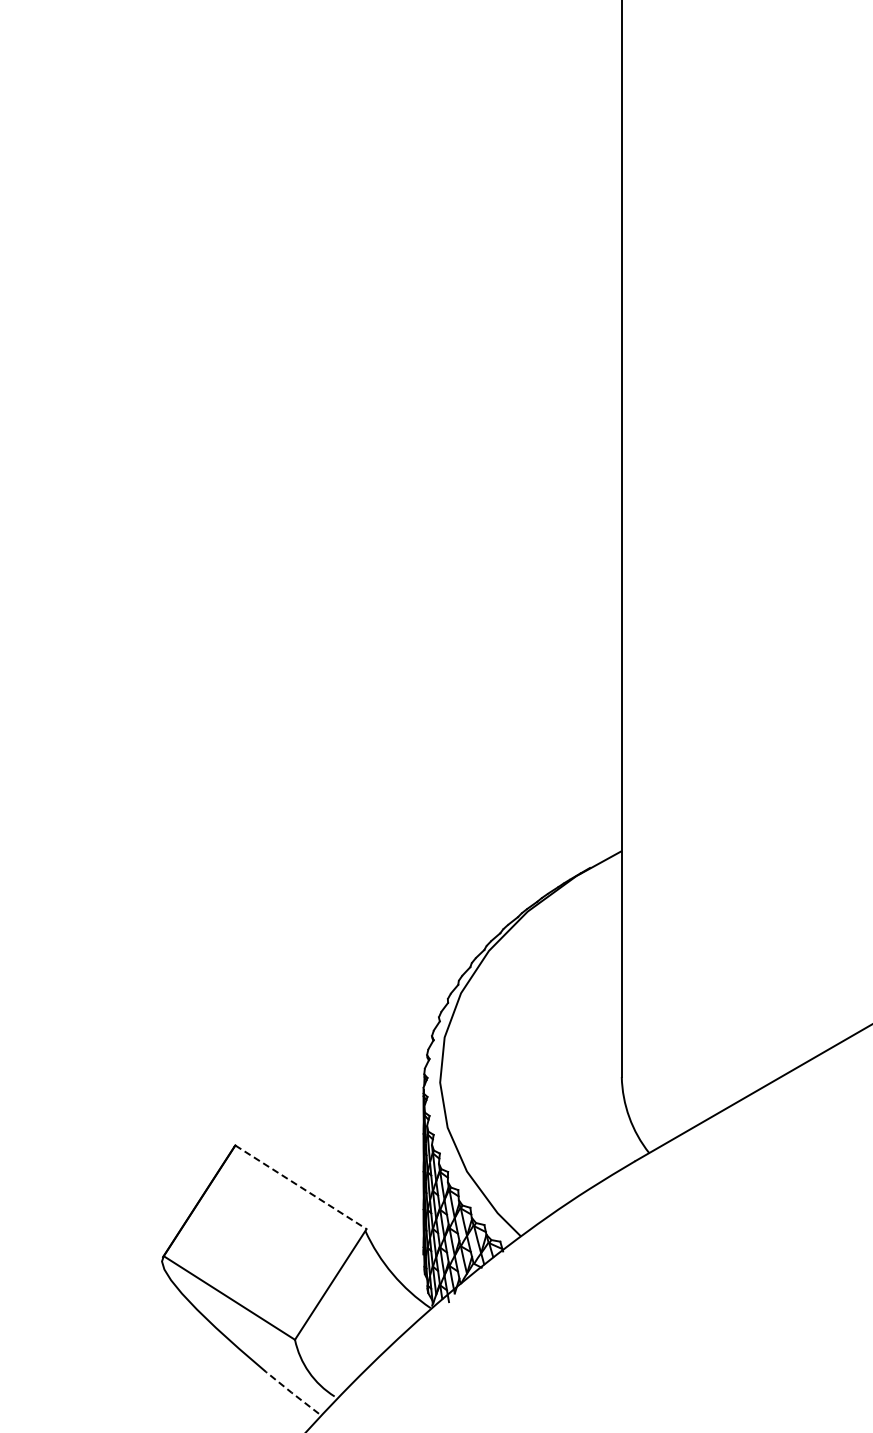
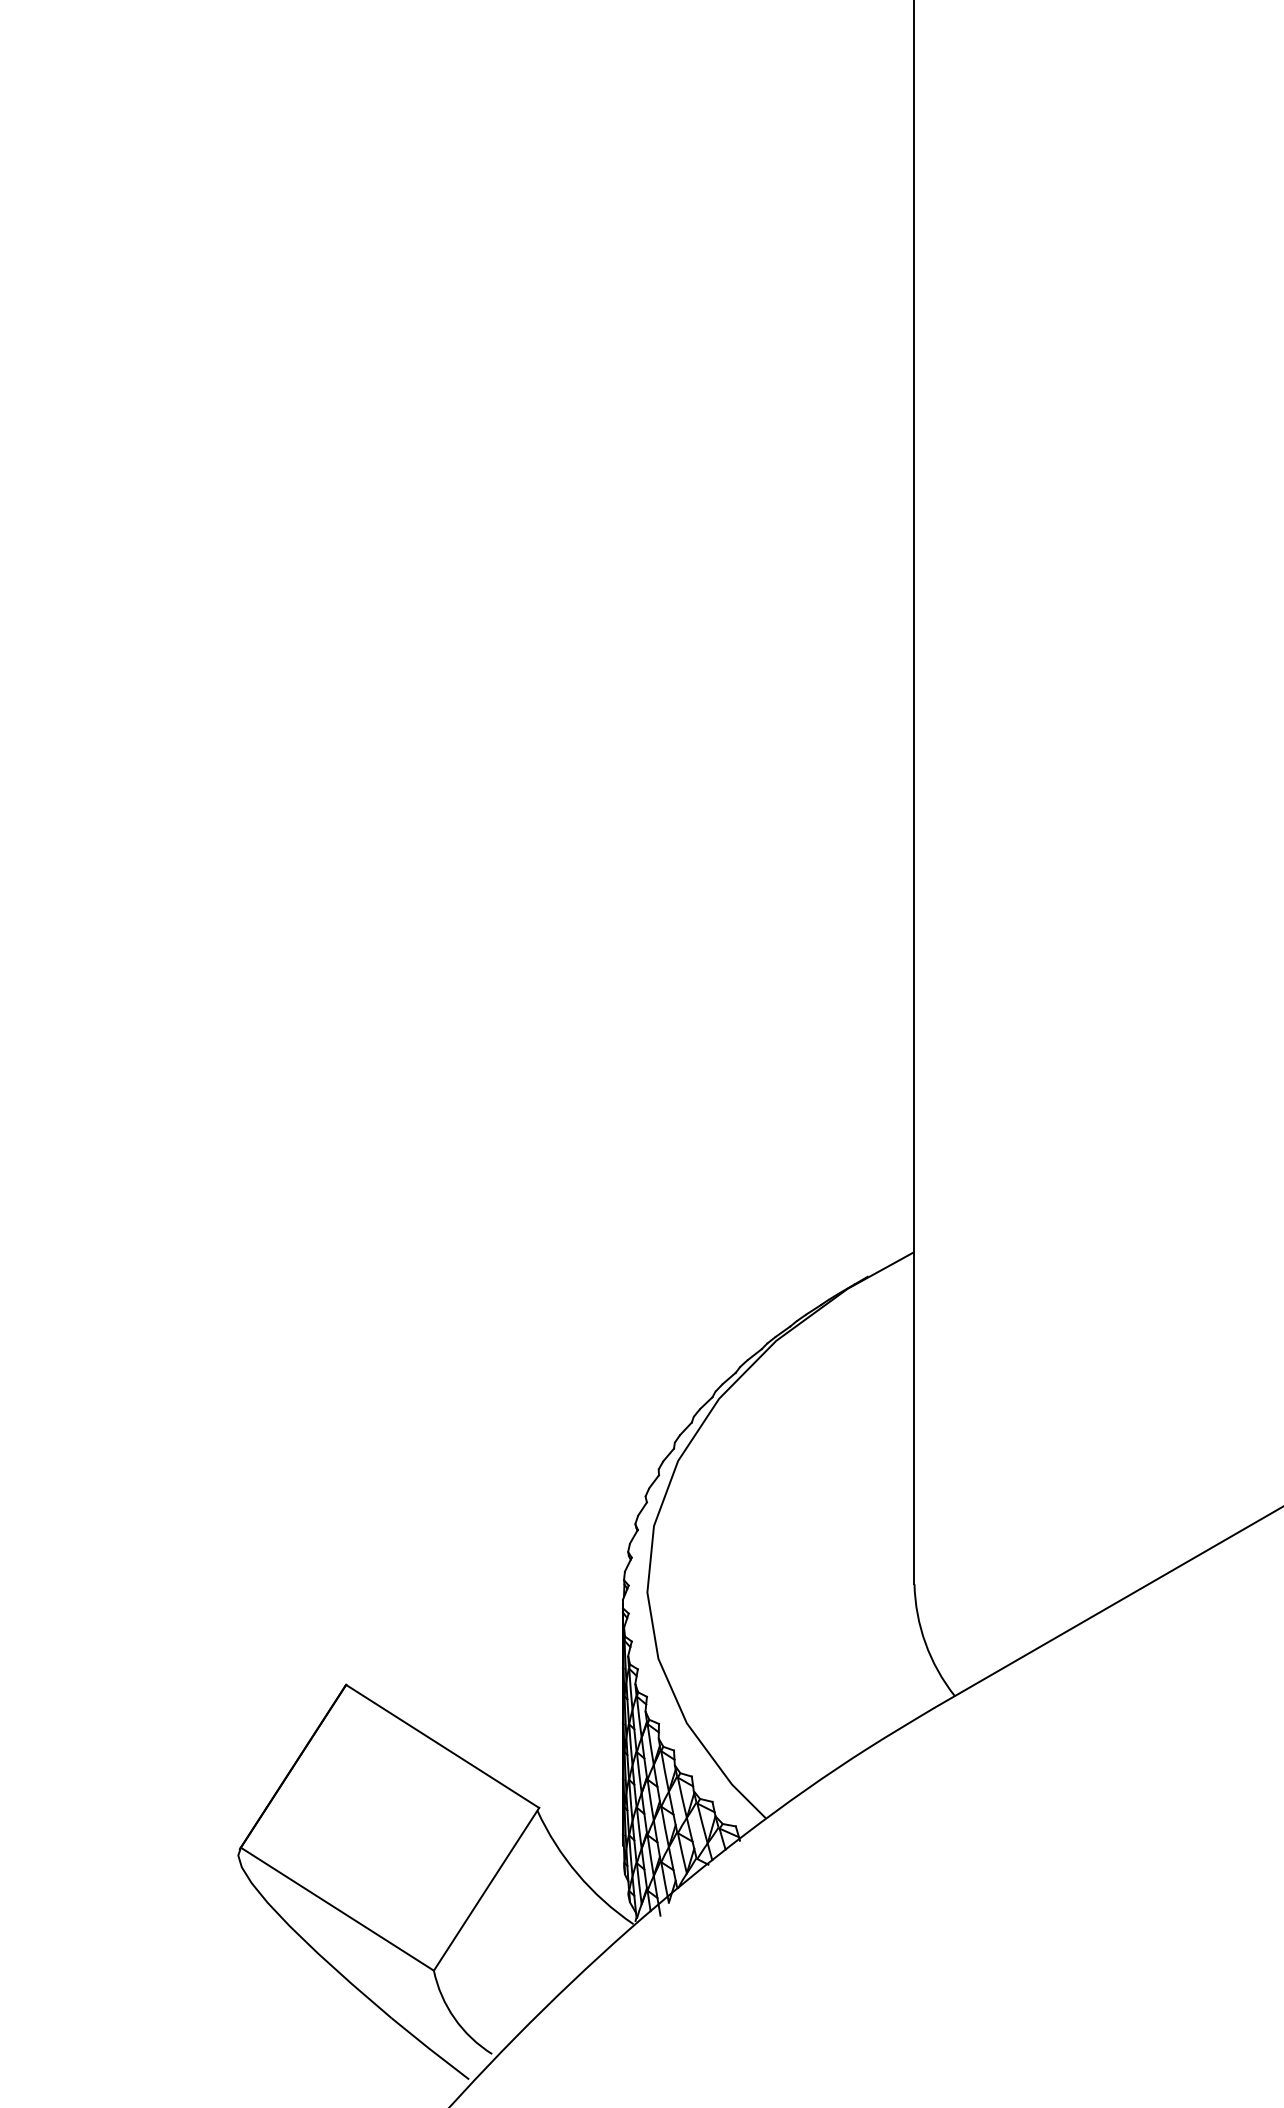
line: (300, 1187) -> (441, 1746), dashed -> solid
line: (291, 1392) -> (428, 2048), dashed -> solid

